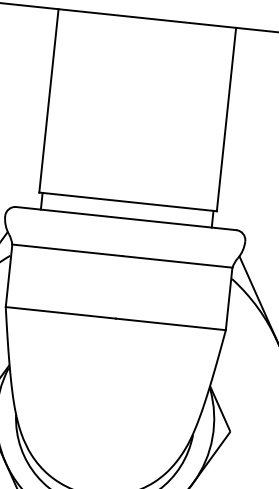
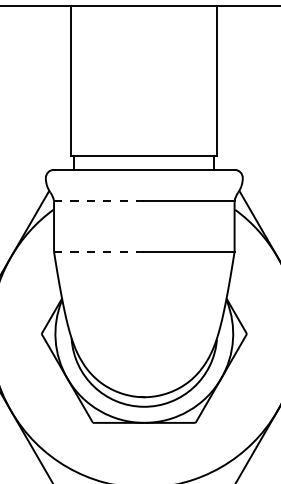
line: (67, 250) -> (99, 200), solid -> dashed
line: (61, 312) -> (99, 251), solid -> dashed

